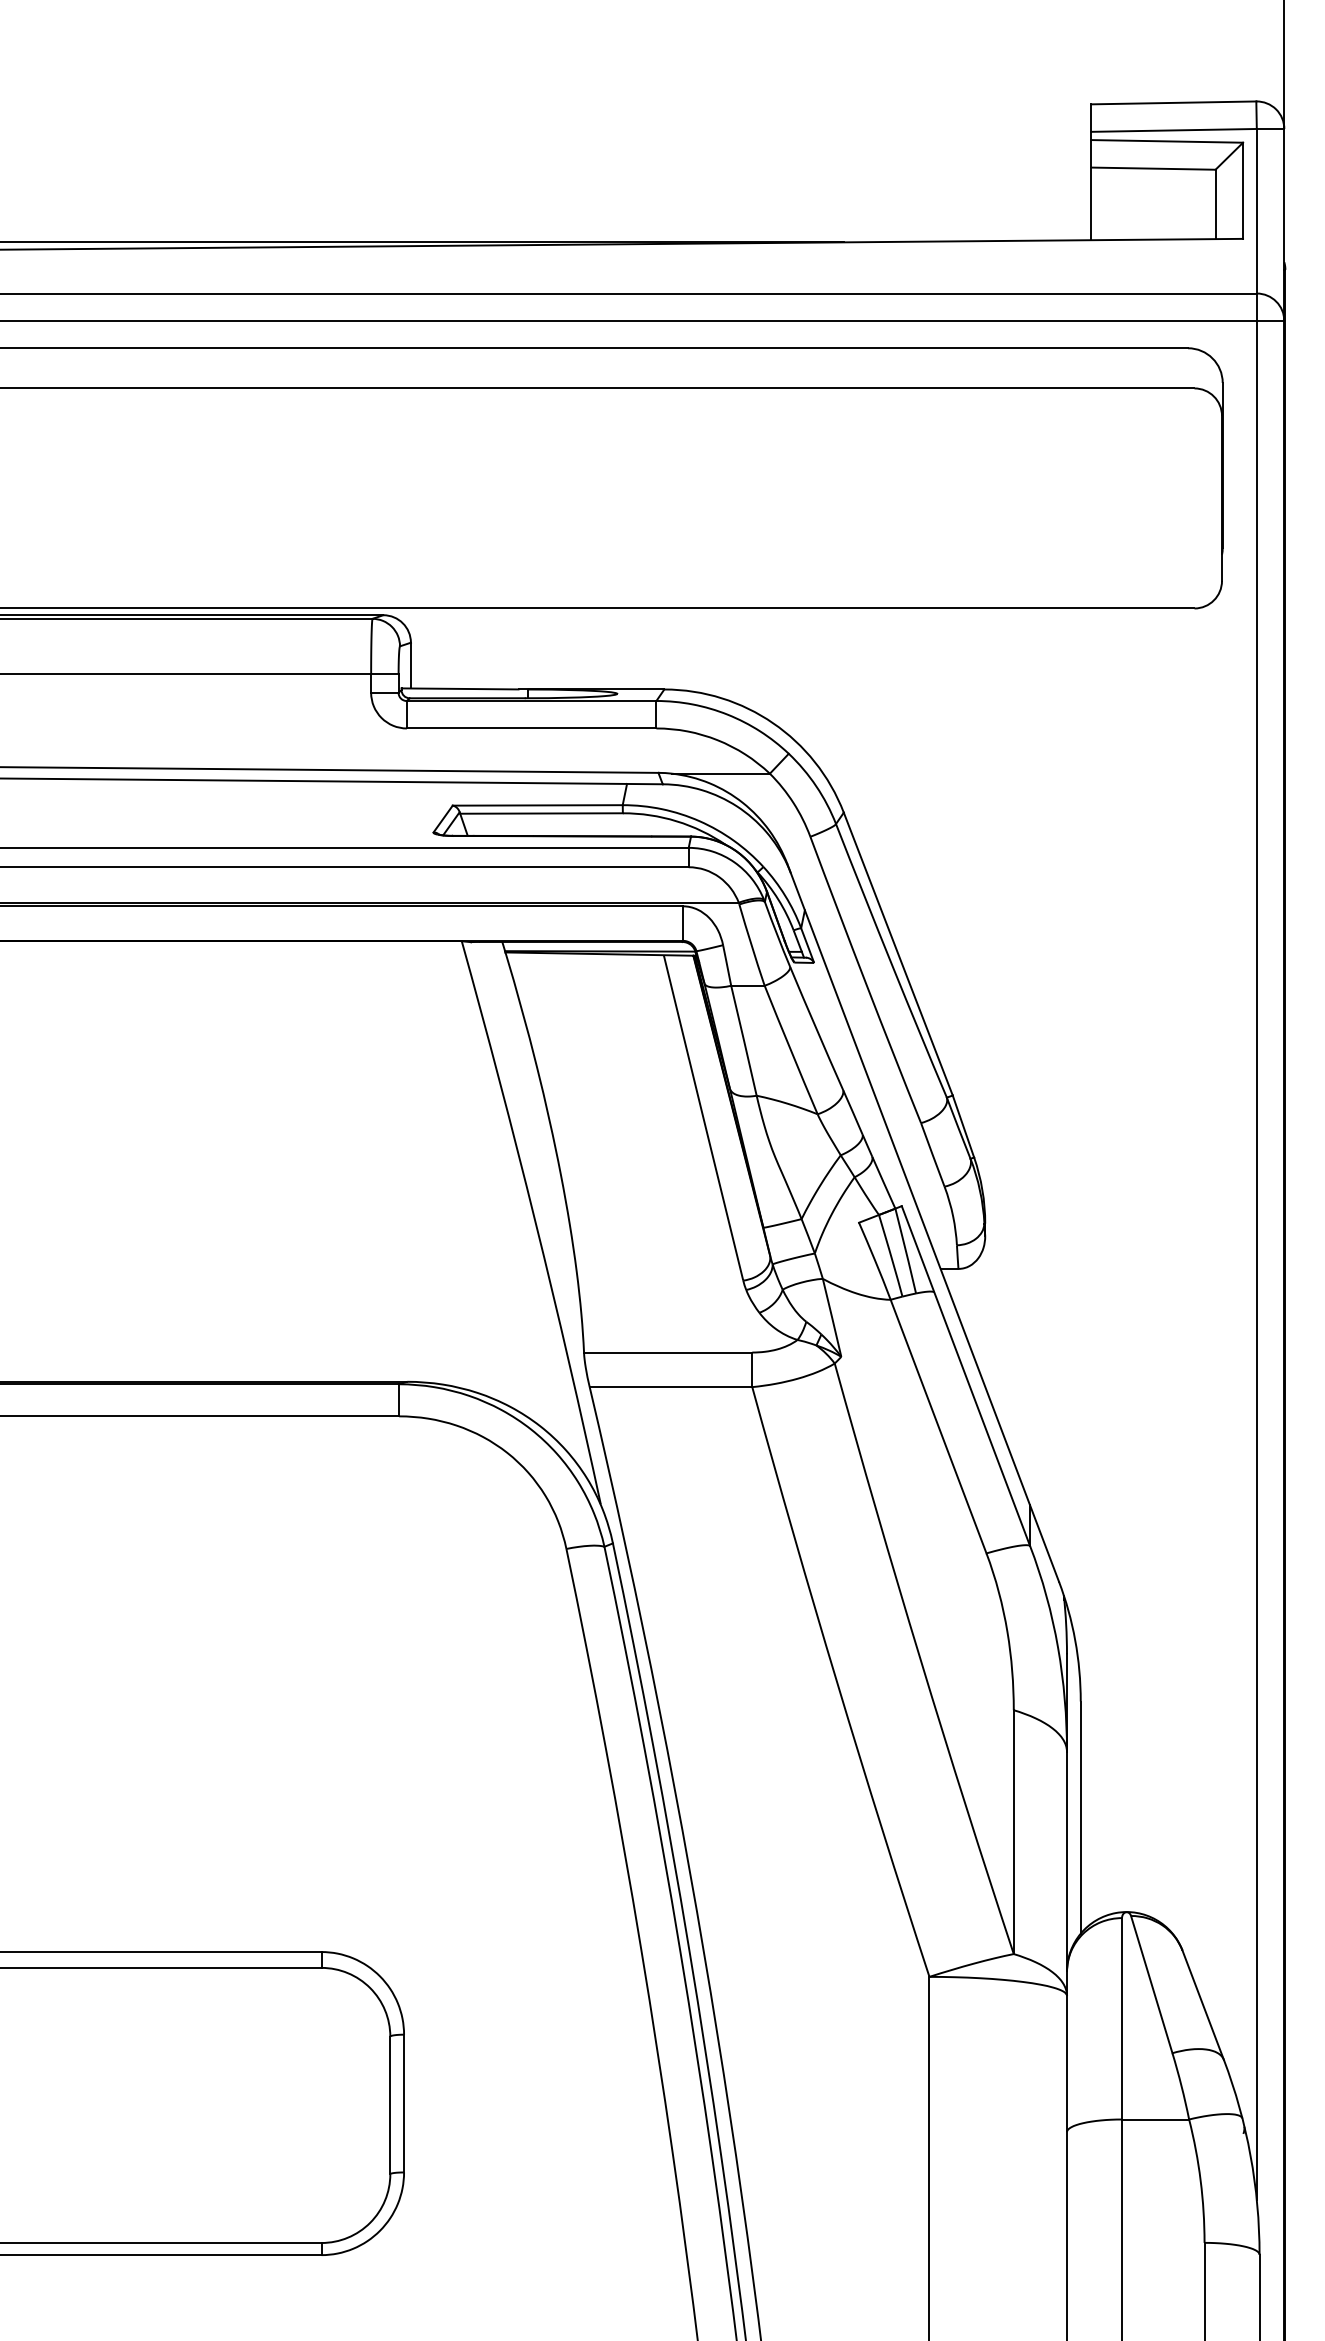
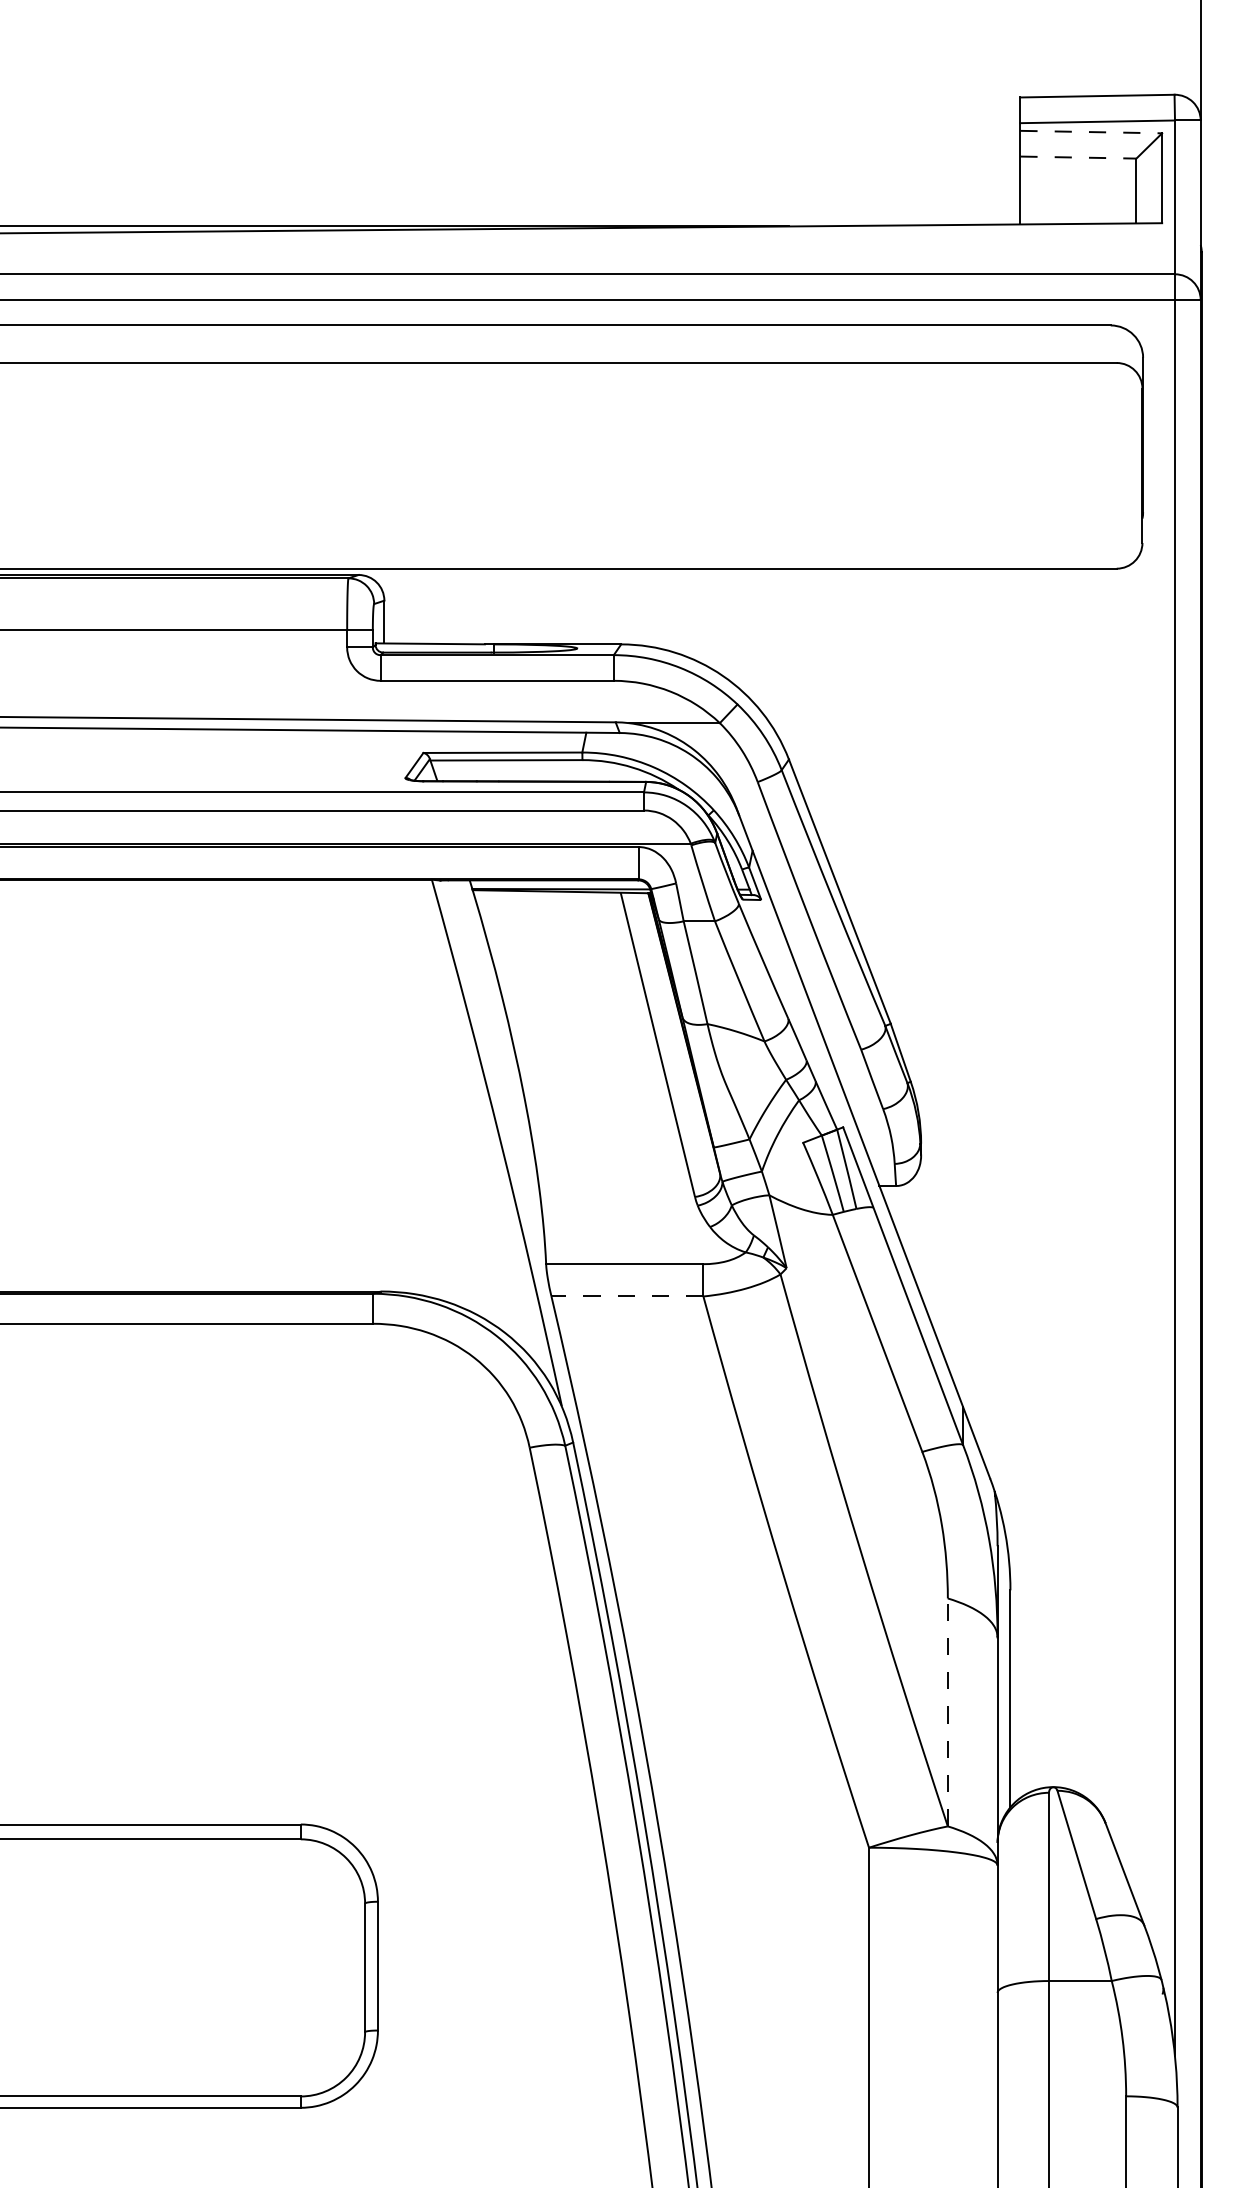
line: (1167, 141) -> (1091, 132), solid -> dashed
line: (1153, 168) -> (1078, 157), solid -> dashed
line: (670, 1387) -> (626, 1296), solid -> dashed
line: (1013, 1832) -> (947, 1712), solid -> dashed

